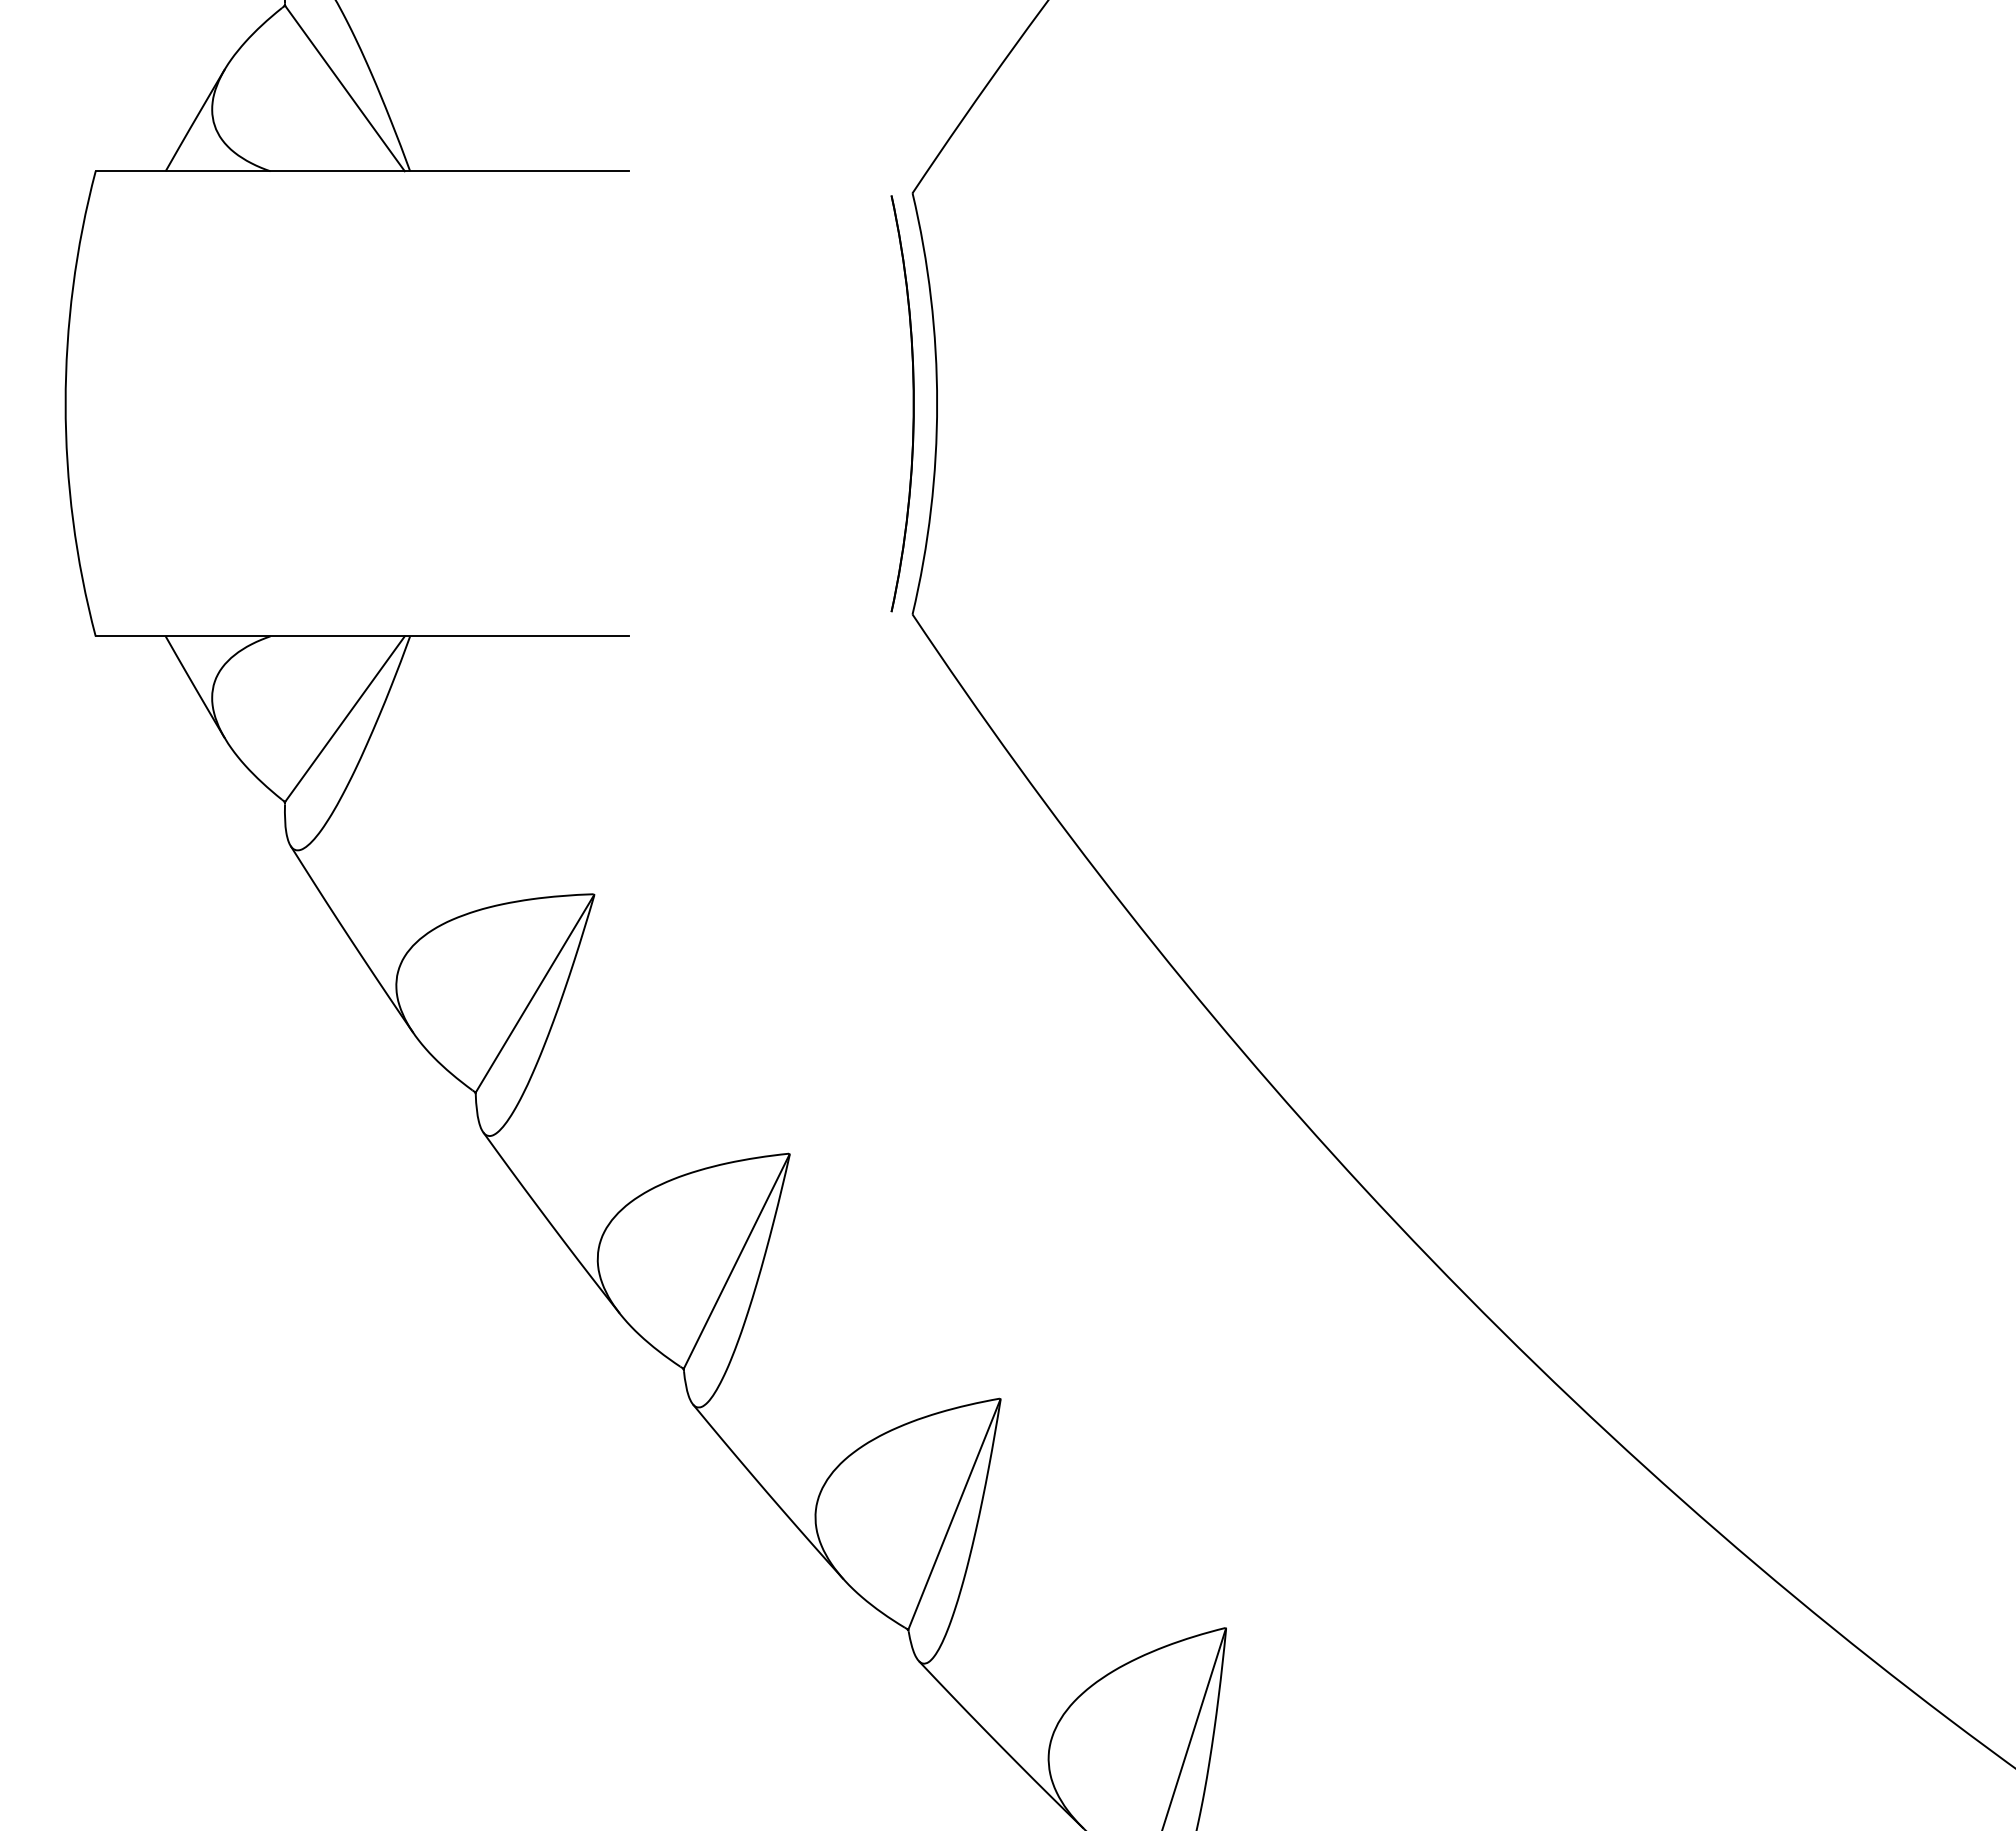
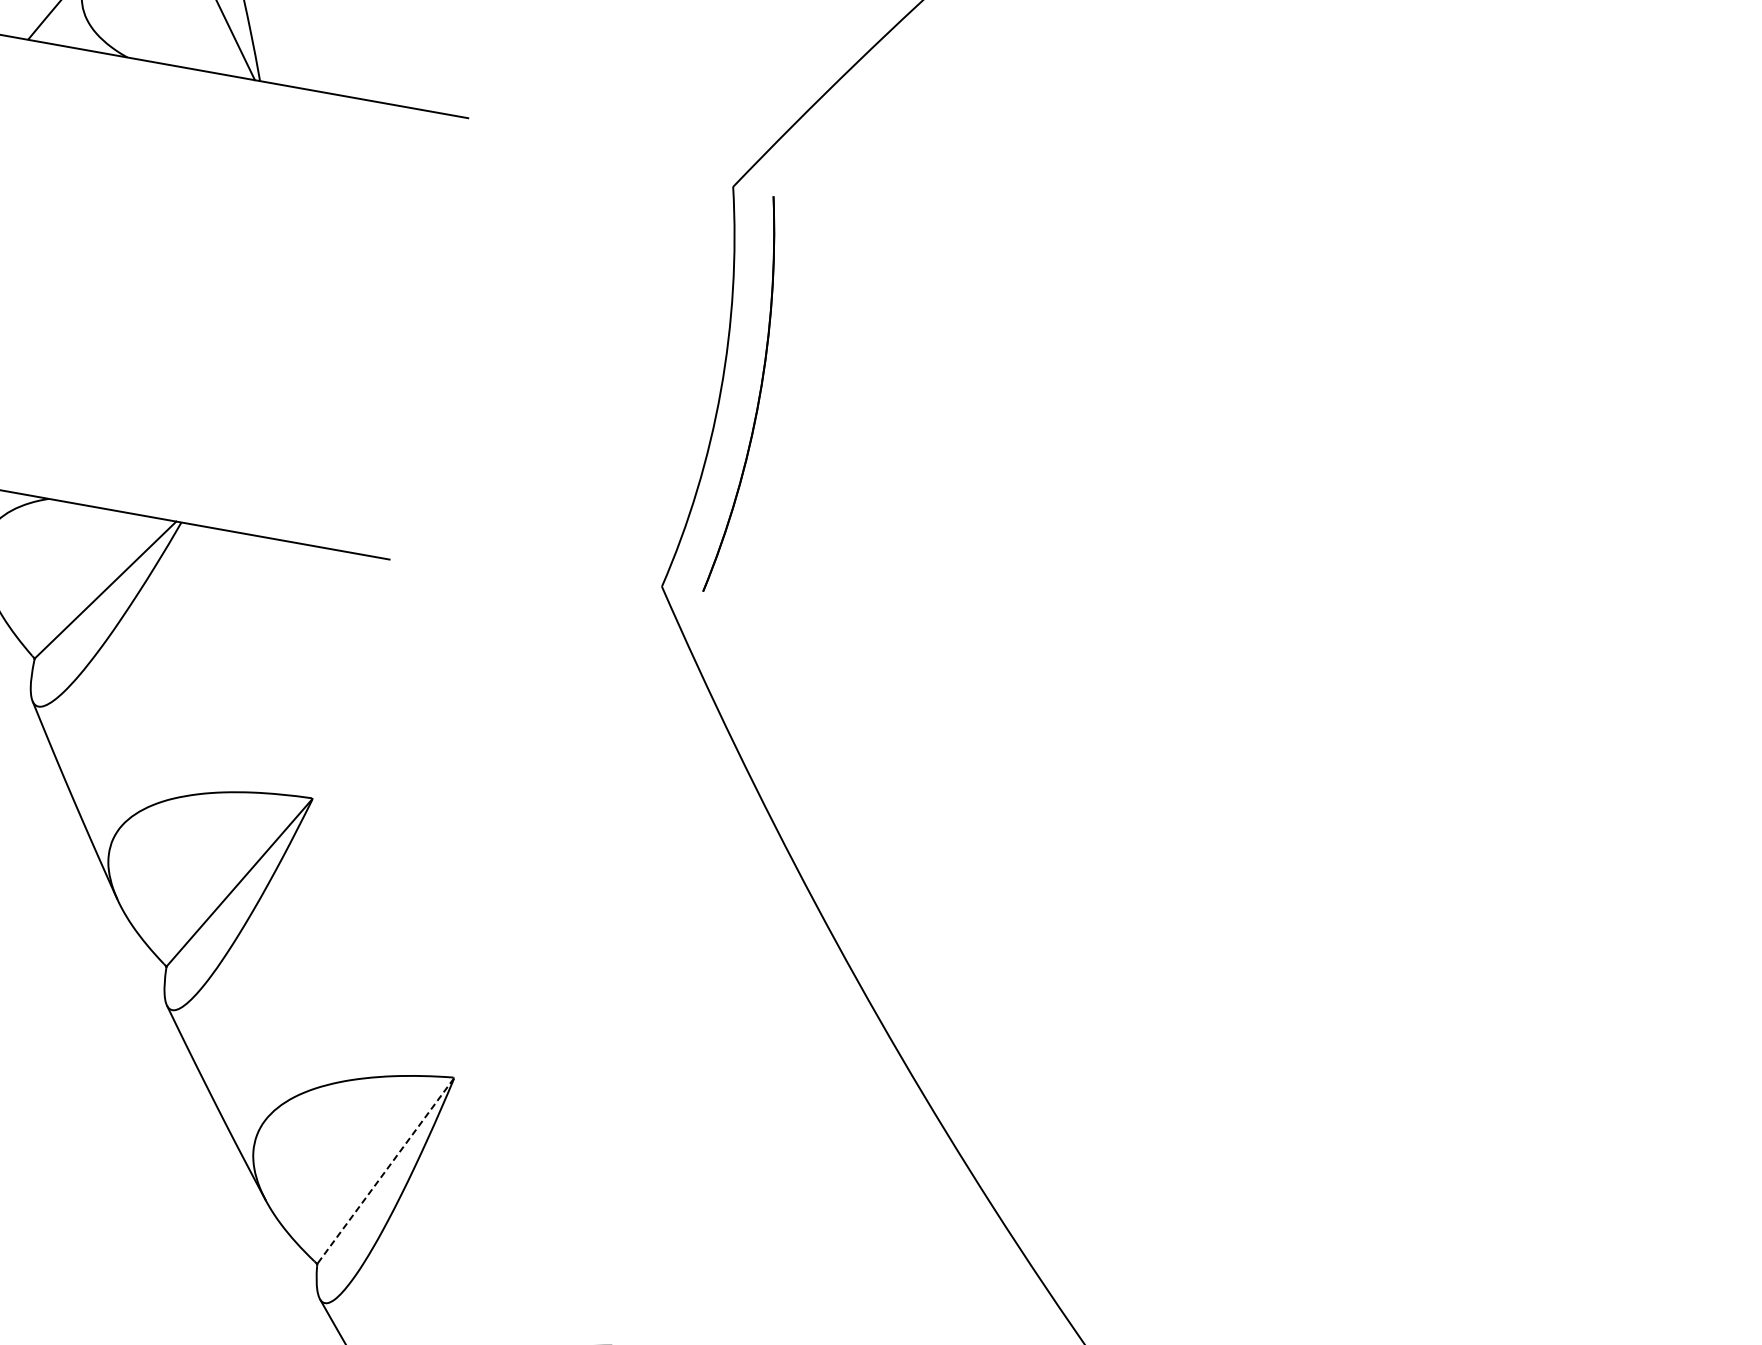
part: (912, 403) -> (758, 397), moved
line: (736, 1262) -> (385, 1171), solid -> dashed

